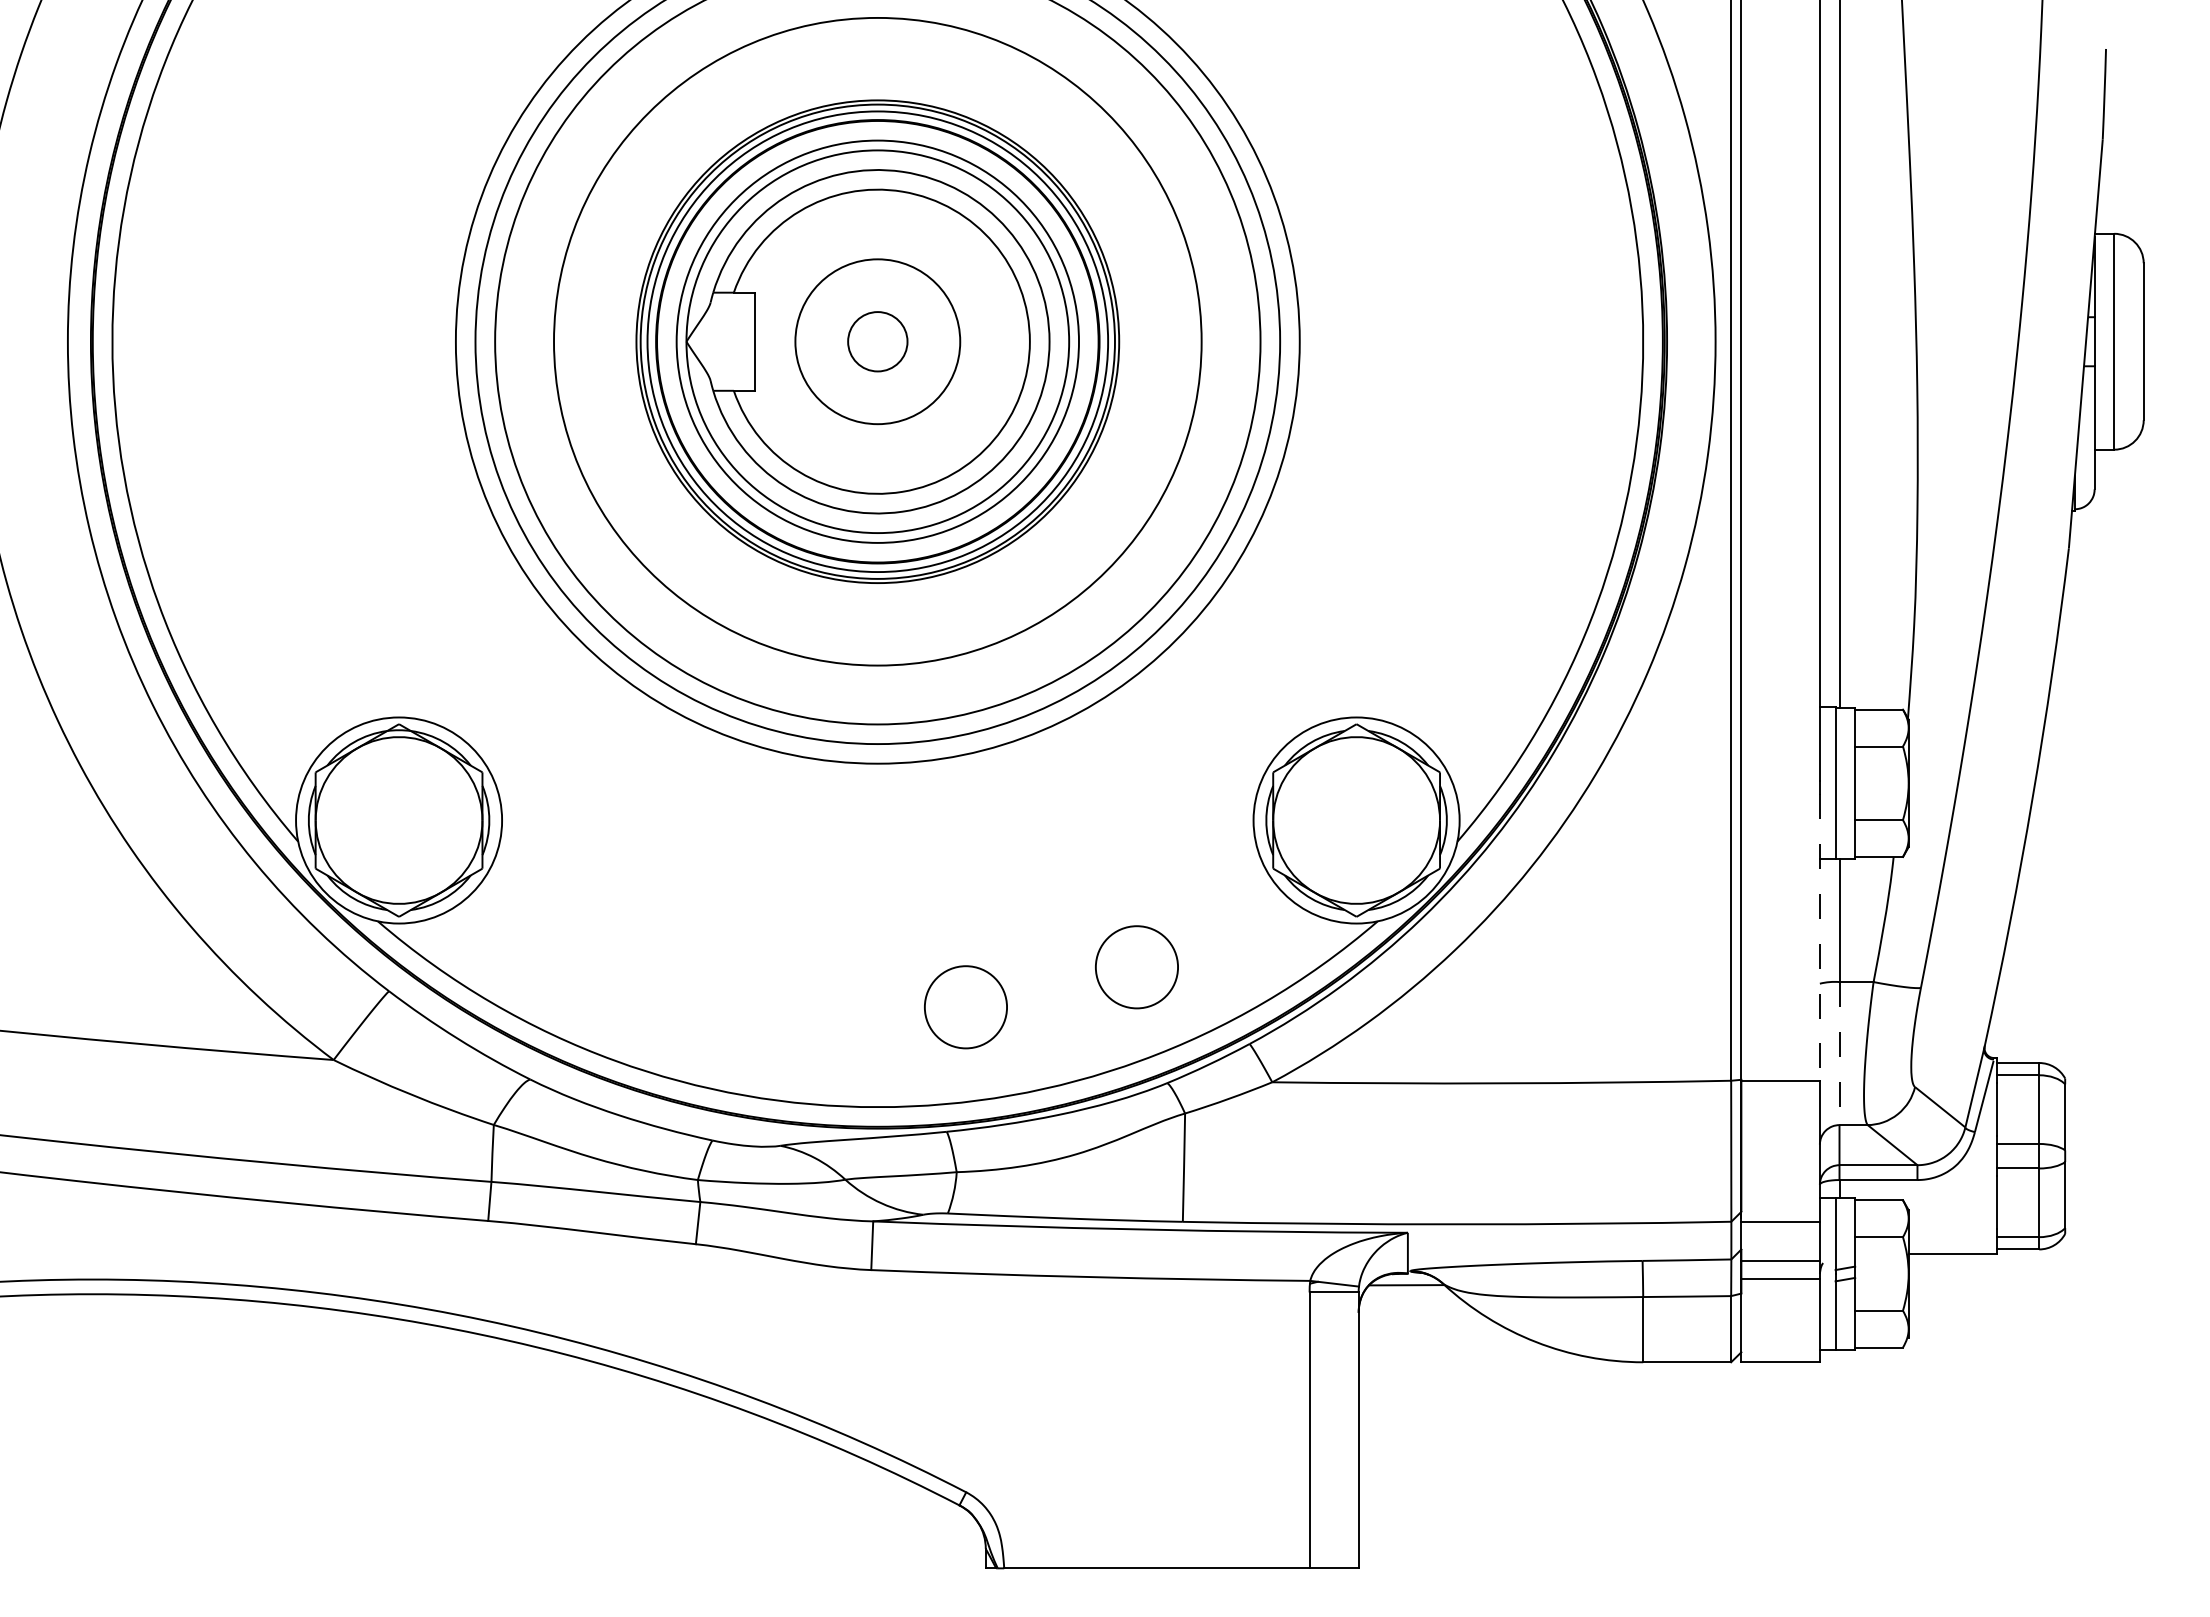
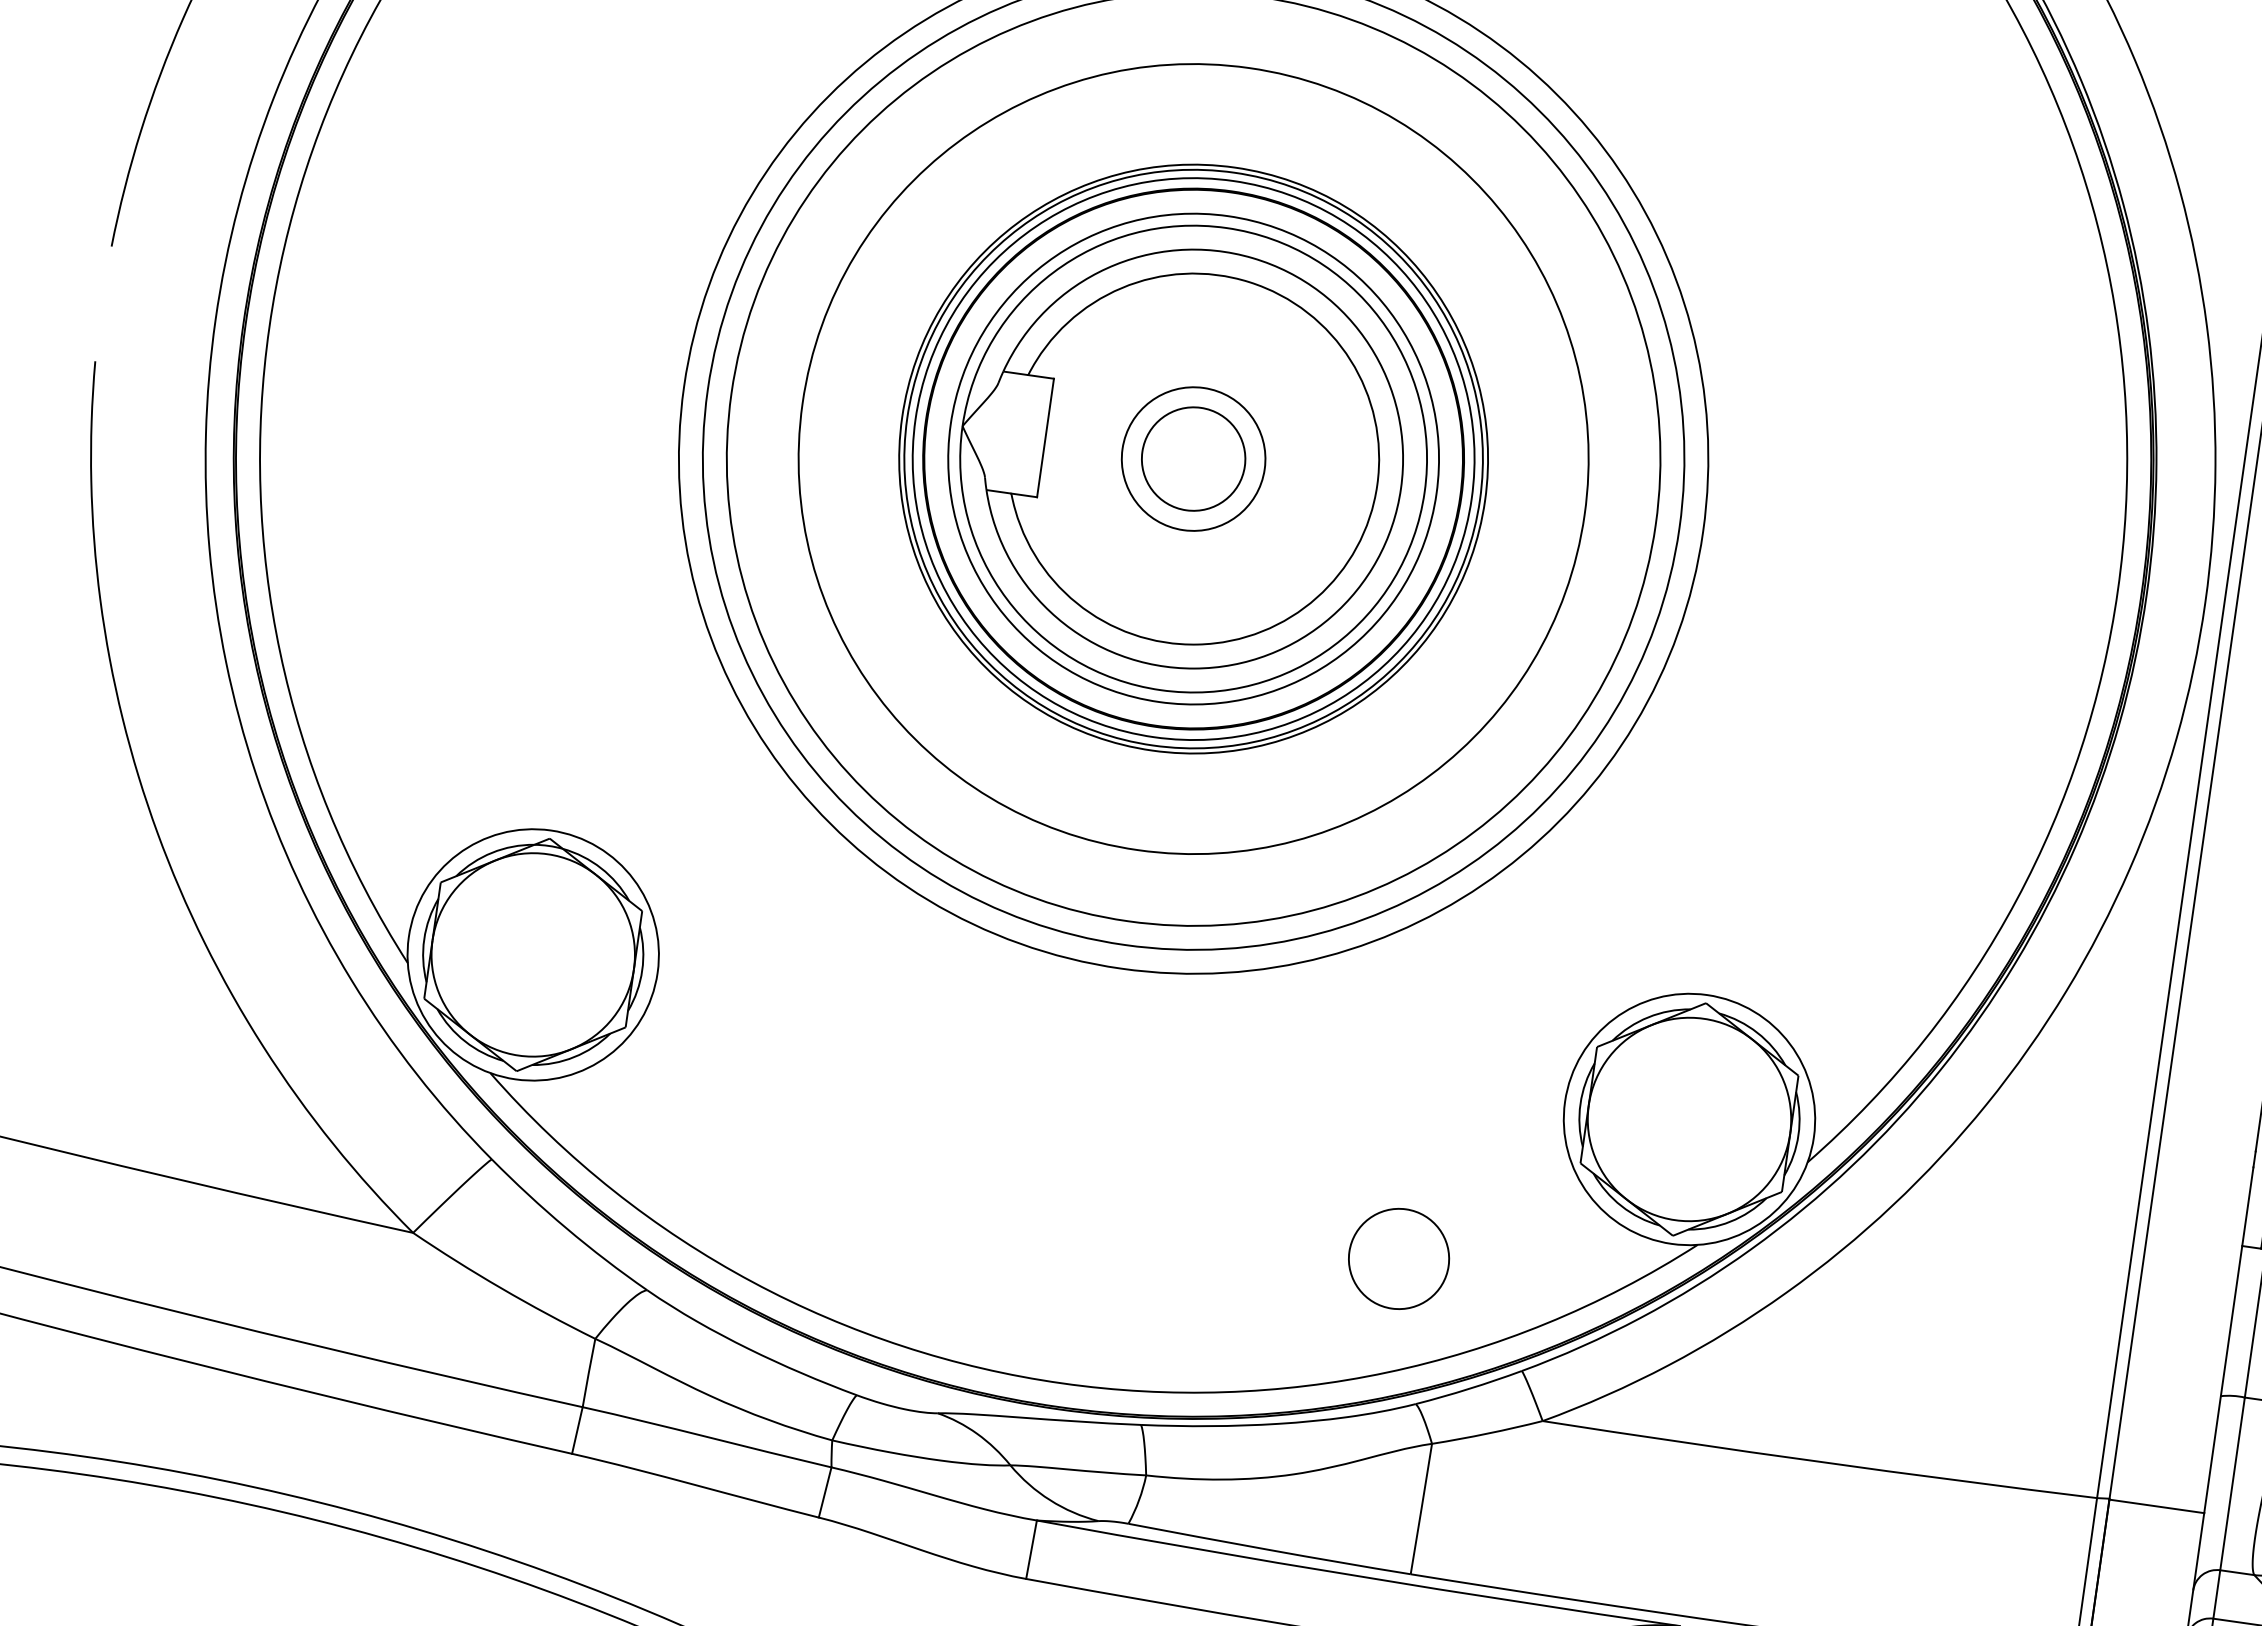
circle: (877, 341) -> (1193, 458), size x0.71
circle: (877, 341) -> (1193, 458), size x1.43
line: (1819, 937) -> (2228, 1340), dashed -> solid
circle: (965, 1007) -> (1185, 1278), removed
line: (1839, 1053) -> (2232, 1483), dashed -> solid

